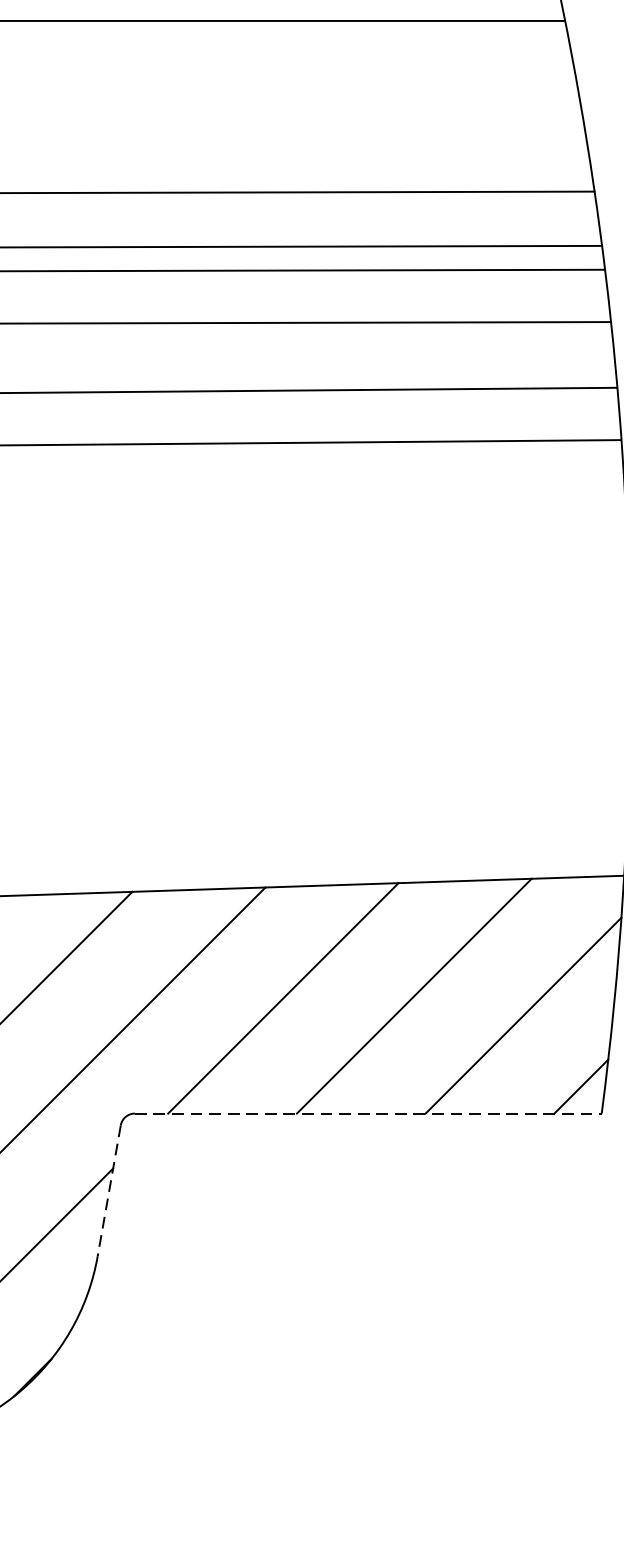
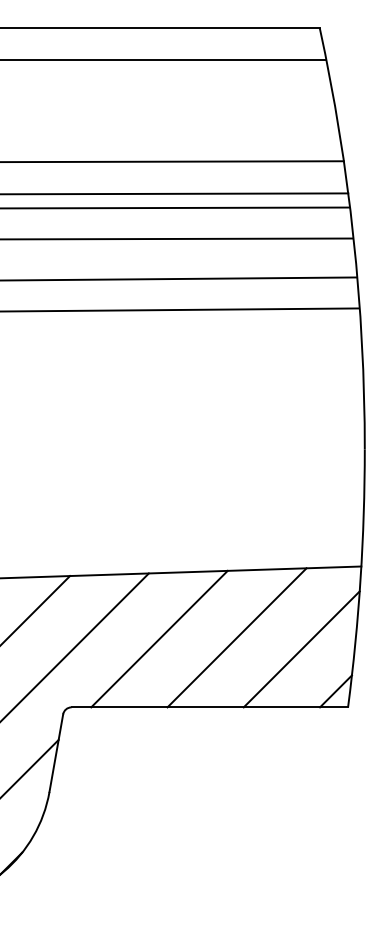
line: (369, 1113) -> (210, 707), dashed -> solid
line: (109, 1191) -> (56, 753), dashed -> solid

